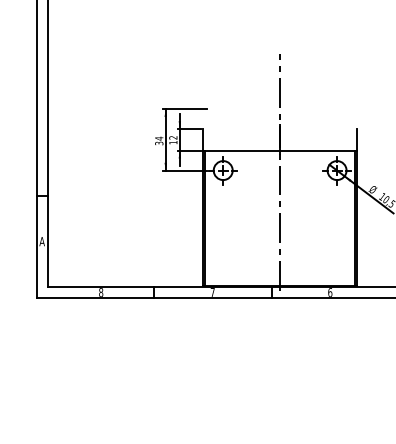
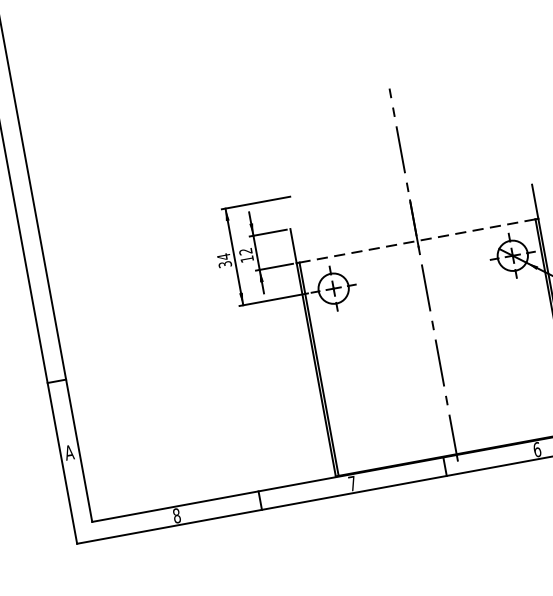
line: (280, 150) -> (417, 240), solid -> dashed

